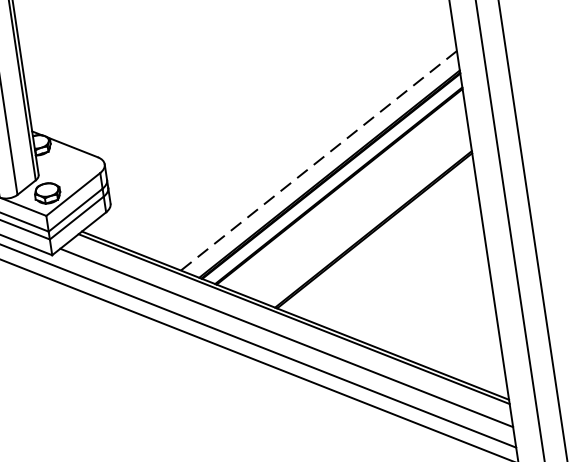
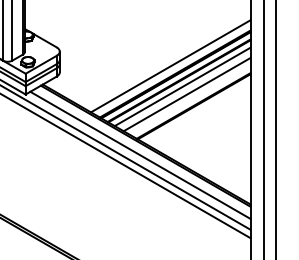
line: (318, 161) -> (170, 66), dashed -> solid
line: (346, 195) -> (182, 86), added
line: (356, 209) -> (186, 94), added

